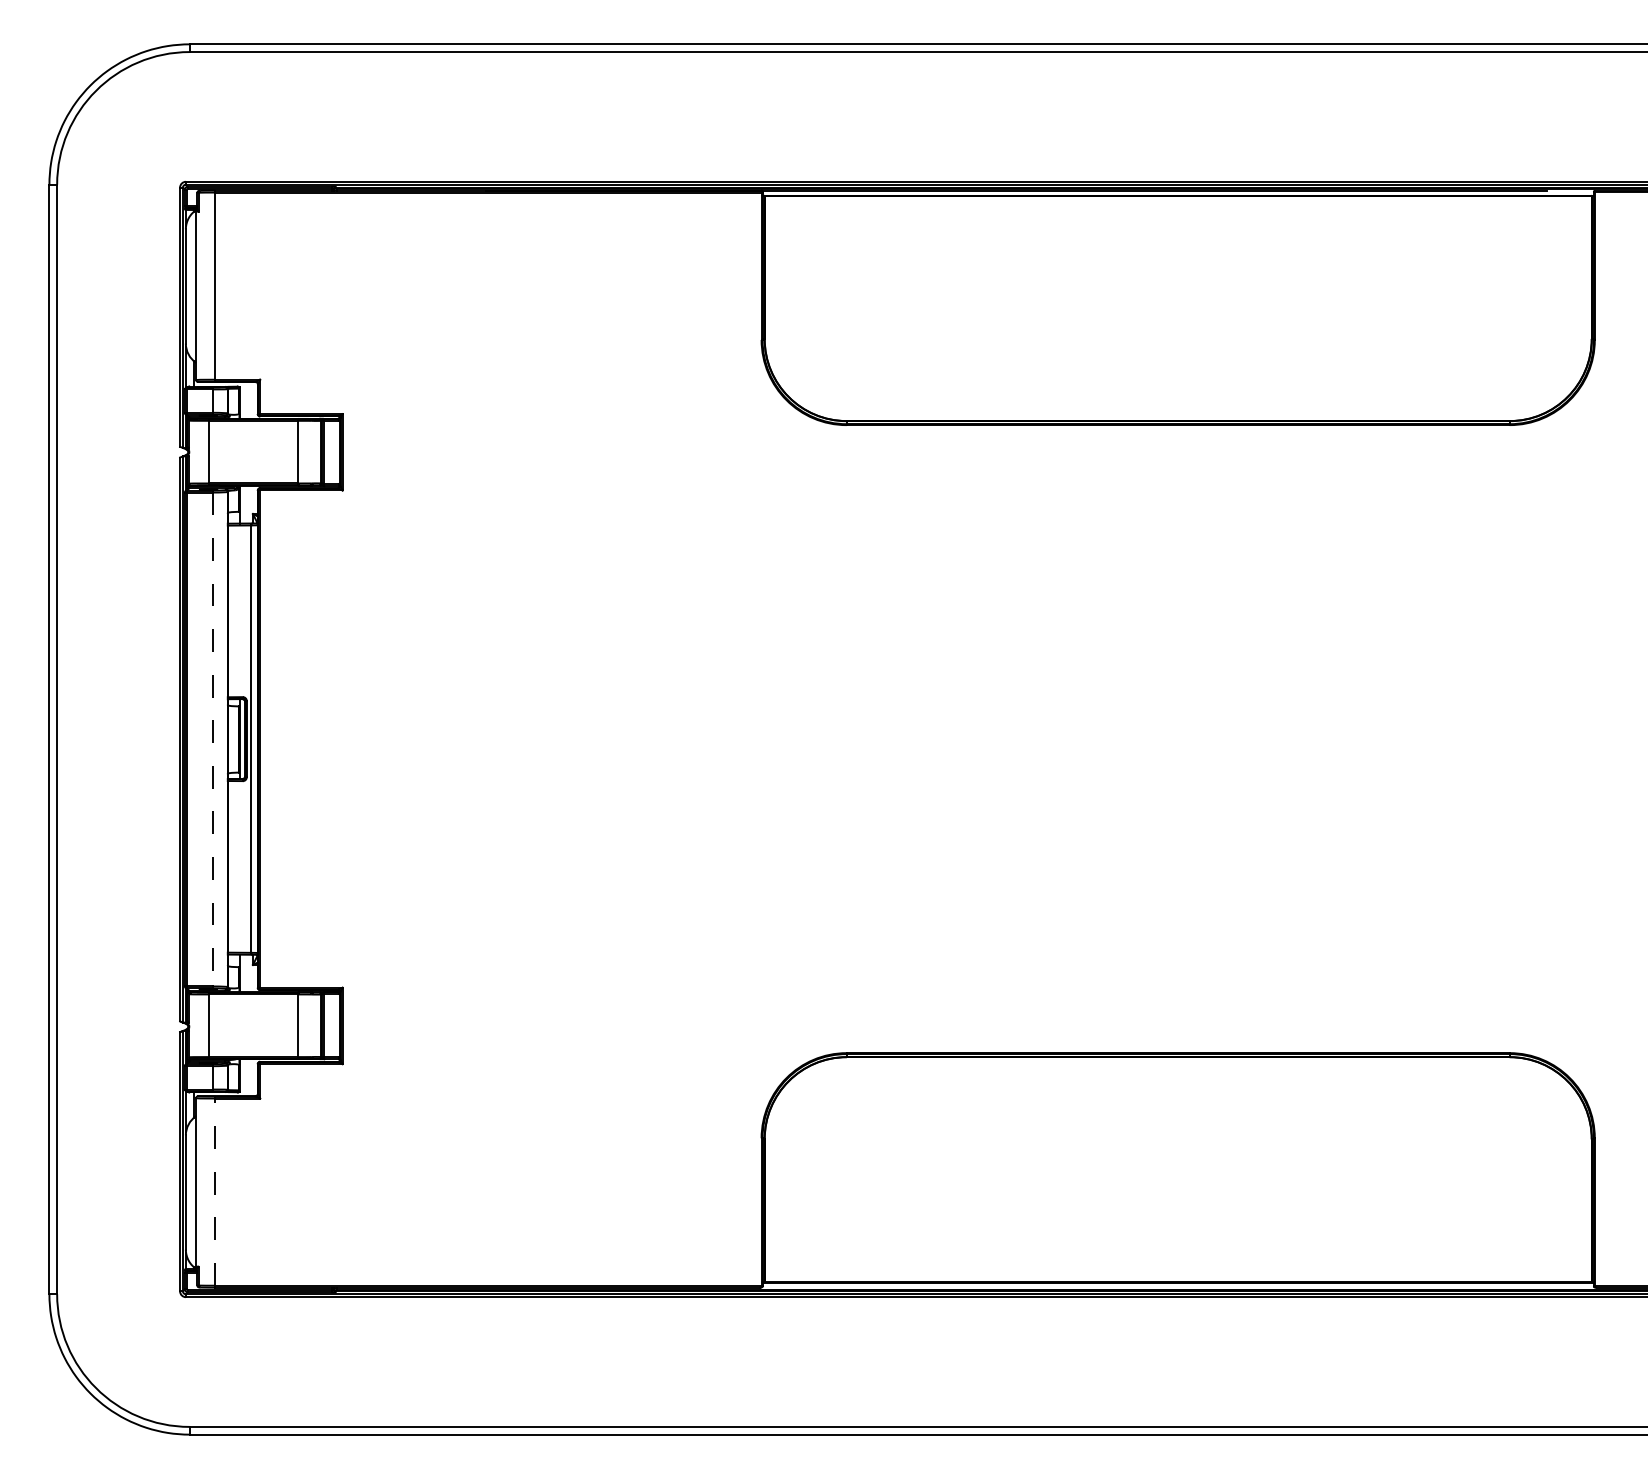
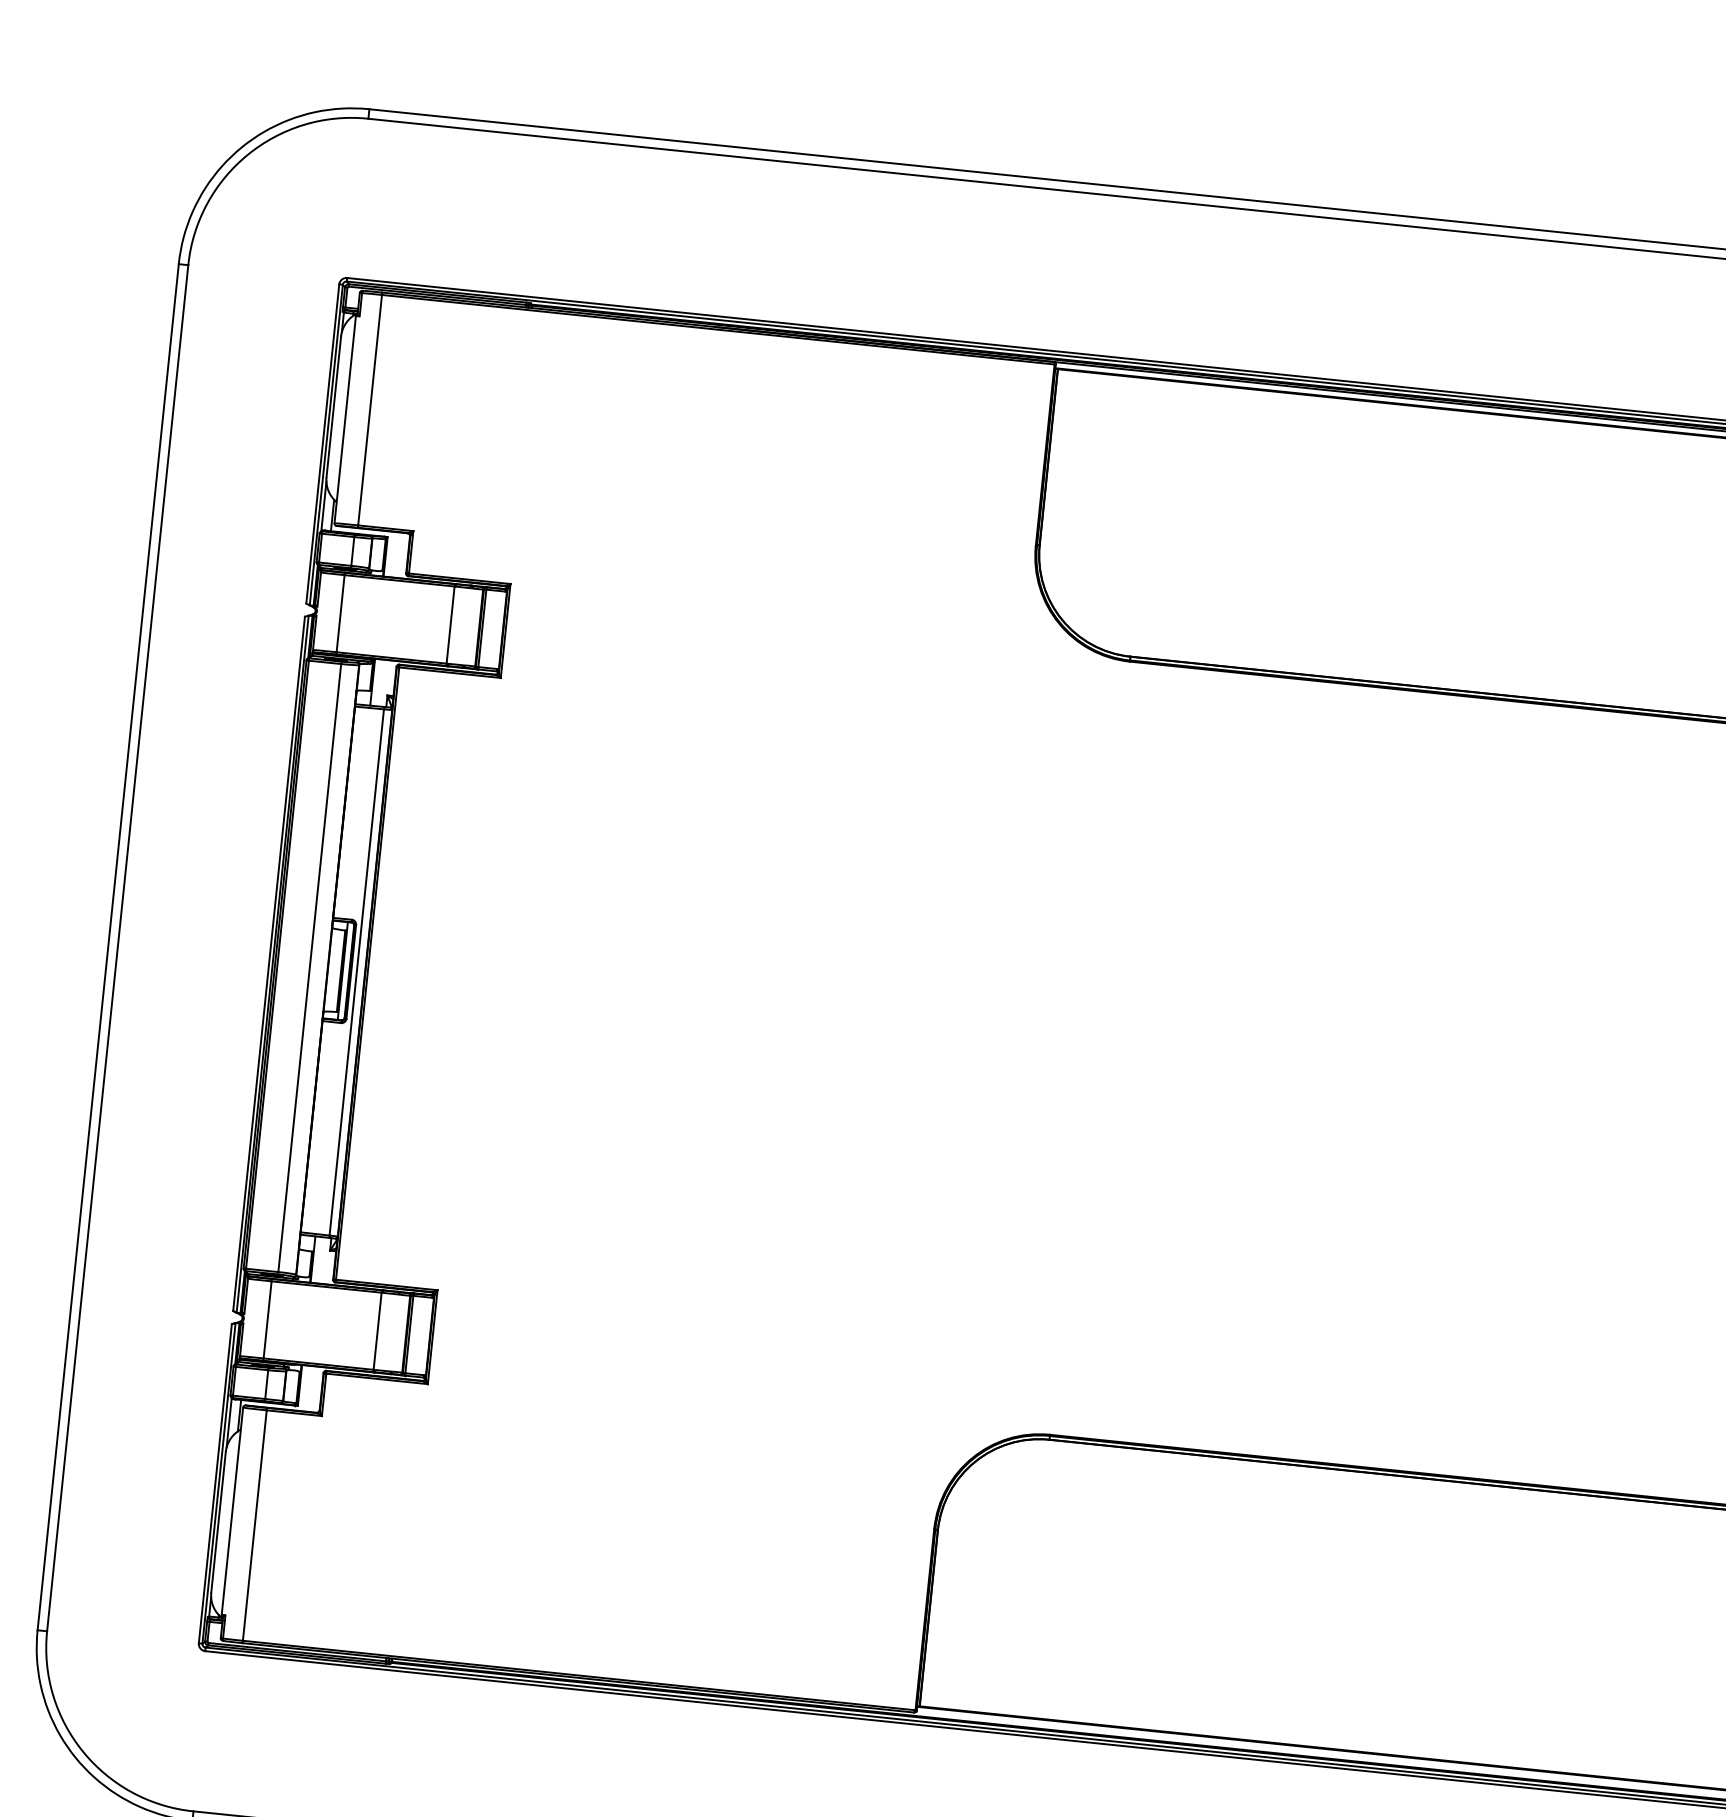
line: (213, 739) -> (310, 968), dashed -> solid
line: (215, 1192) -> (255, 1526), dashed -> solid

